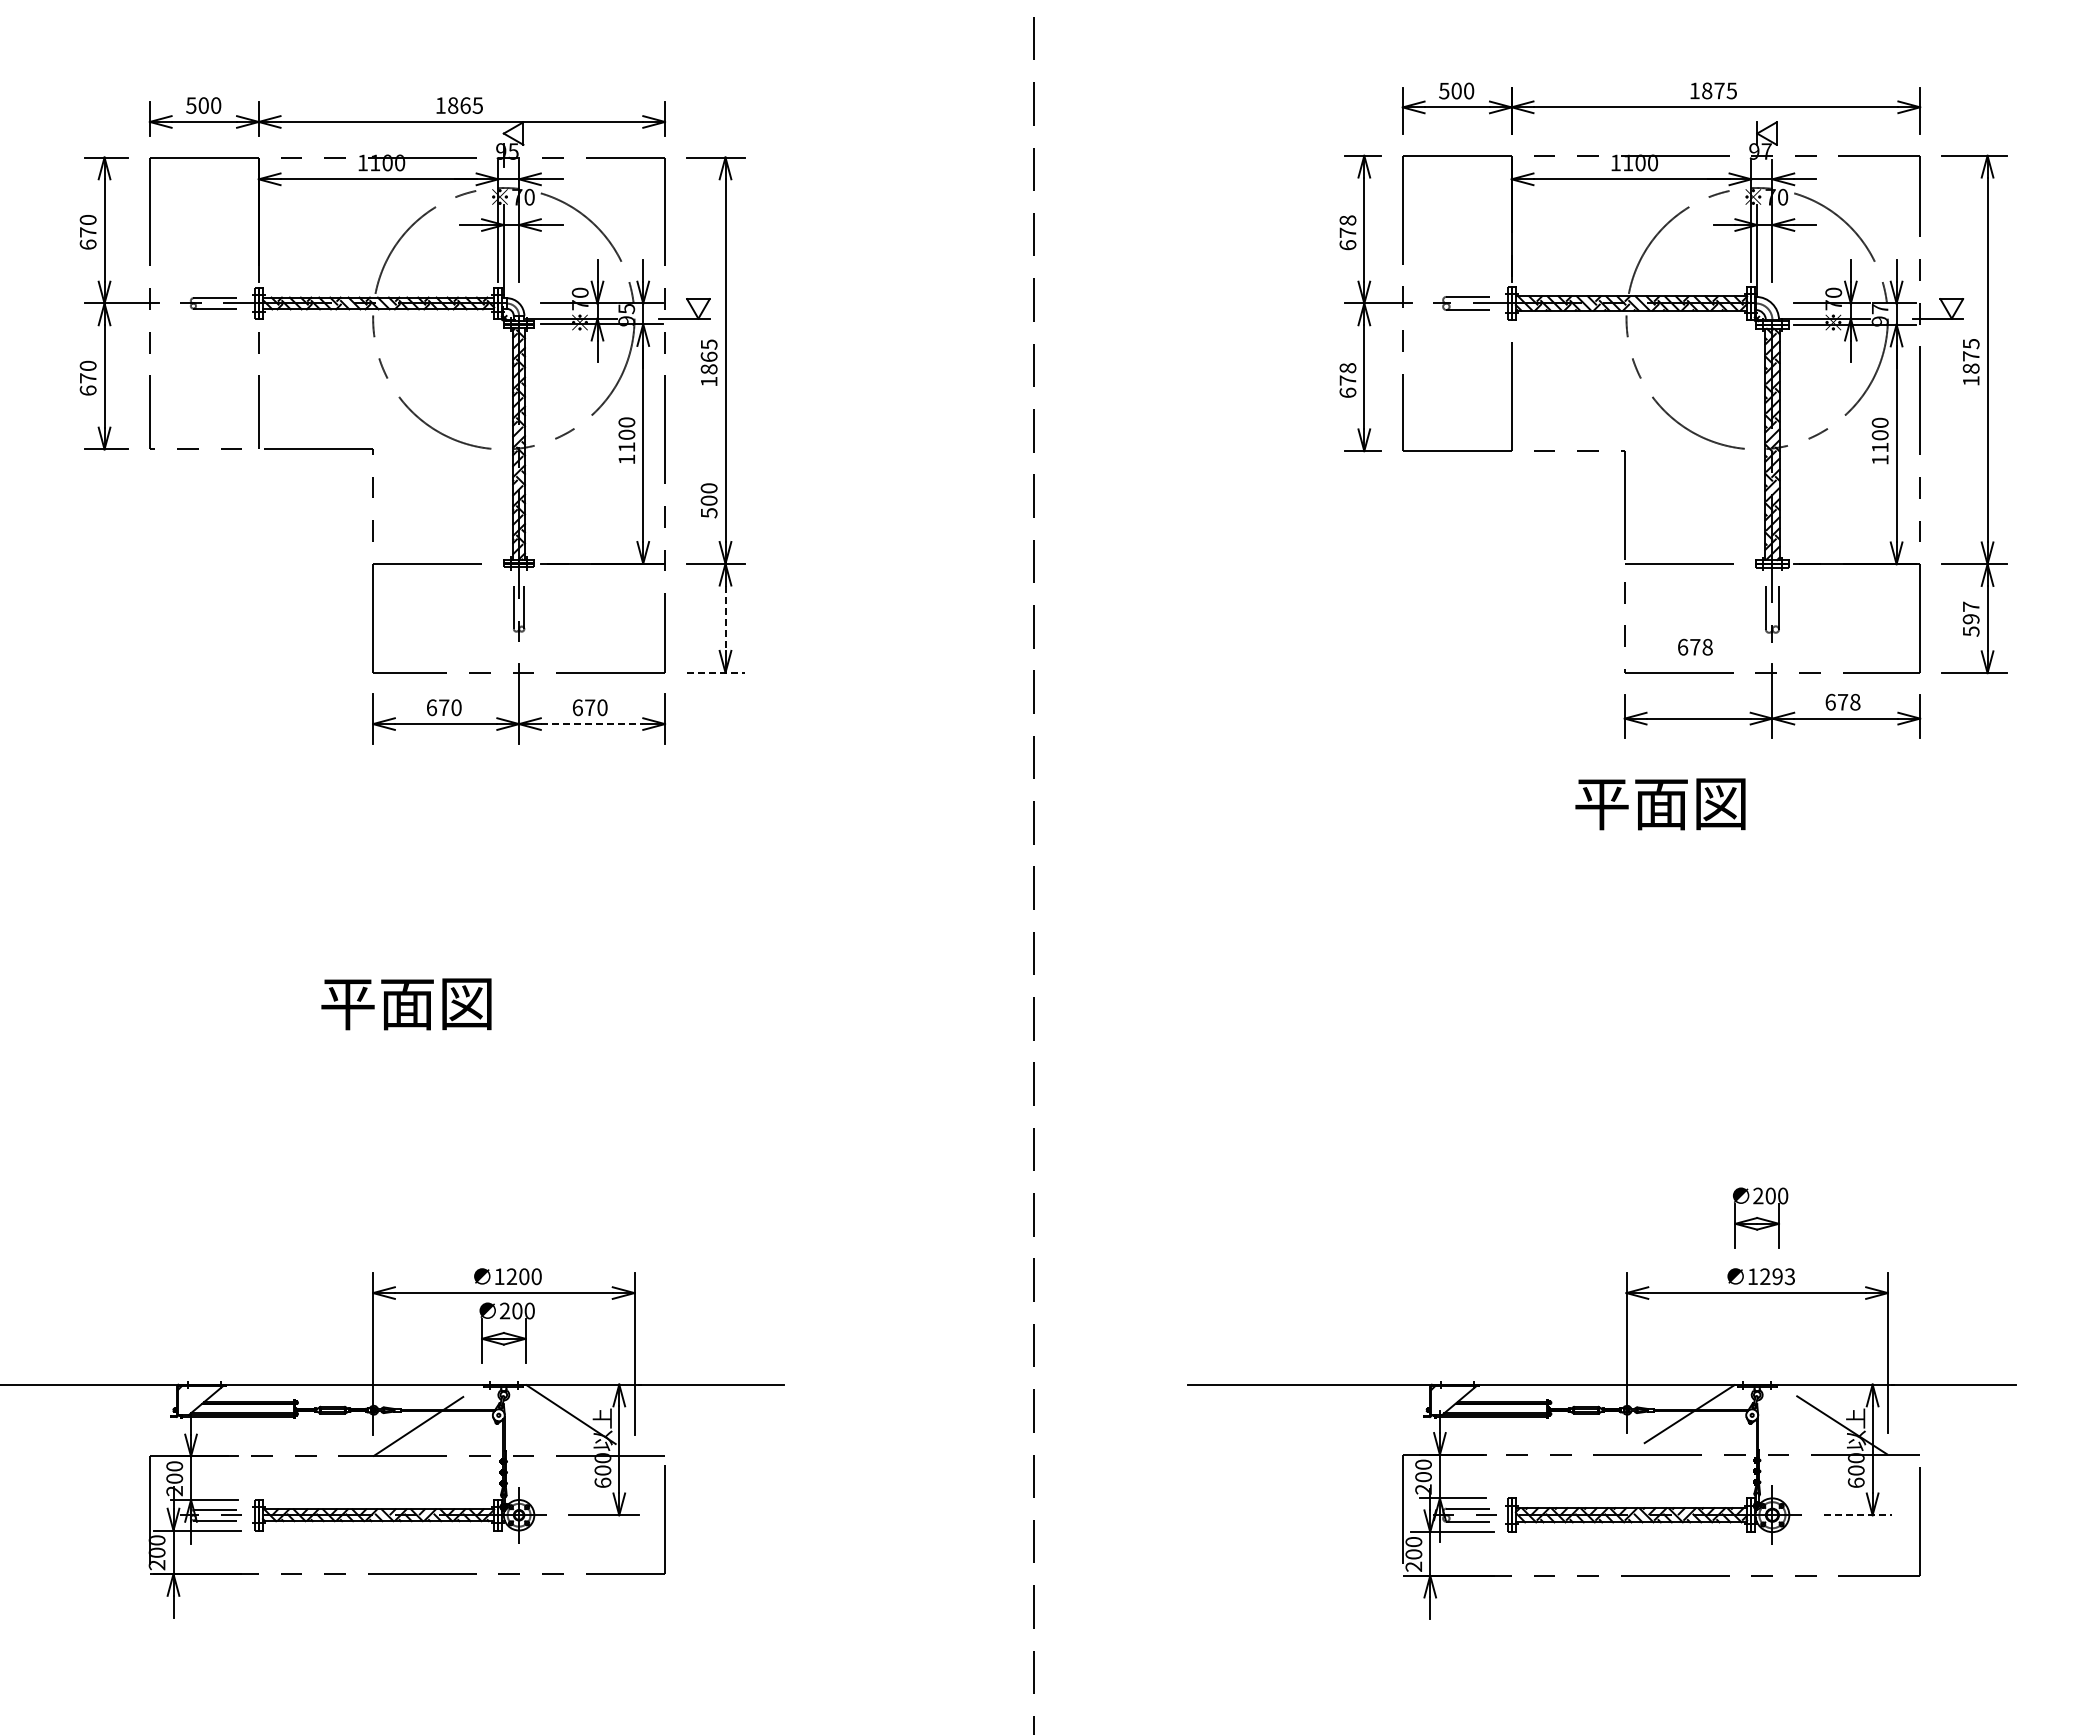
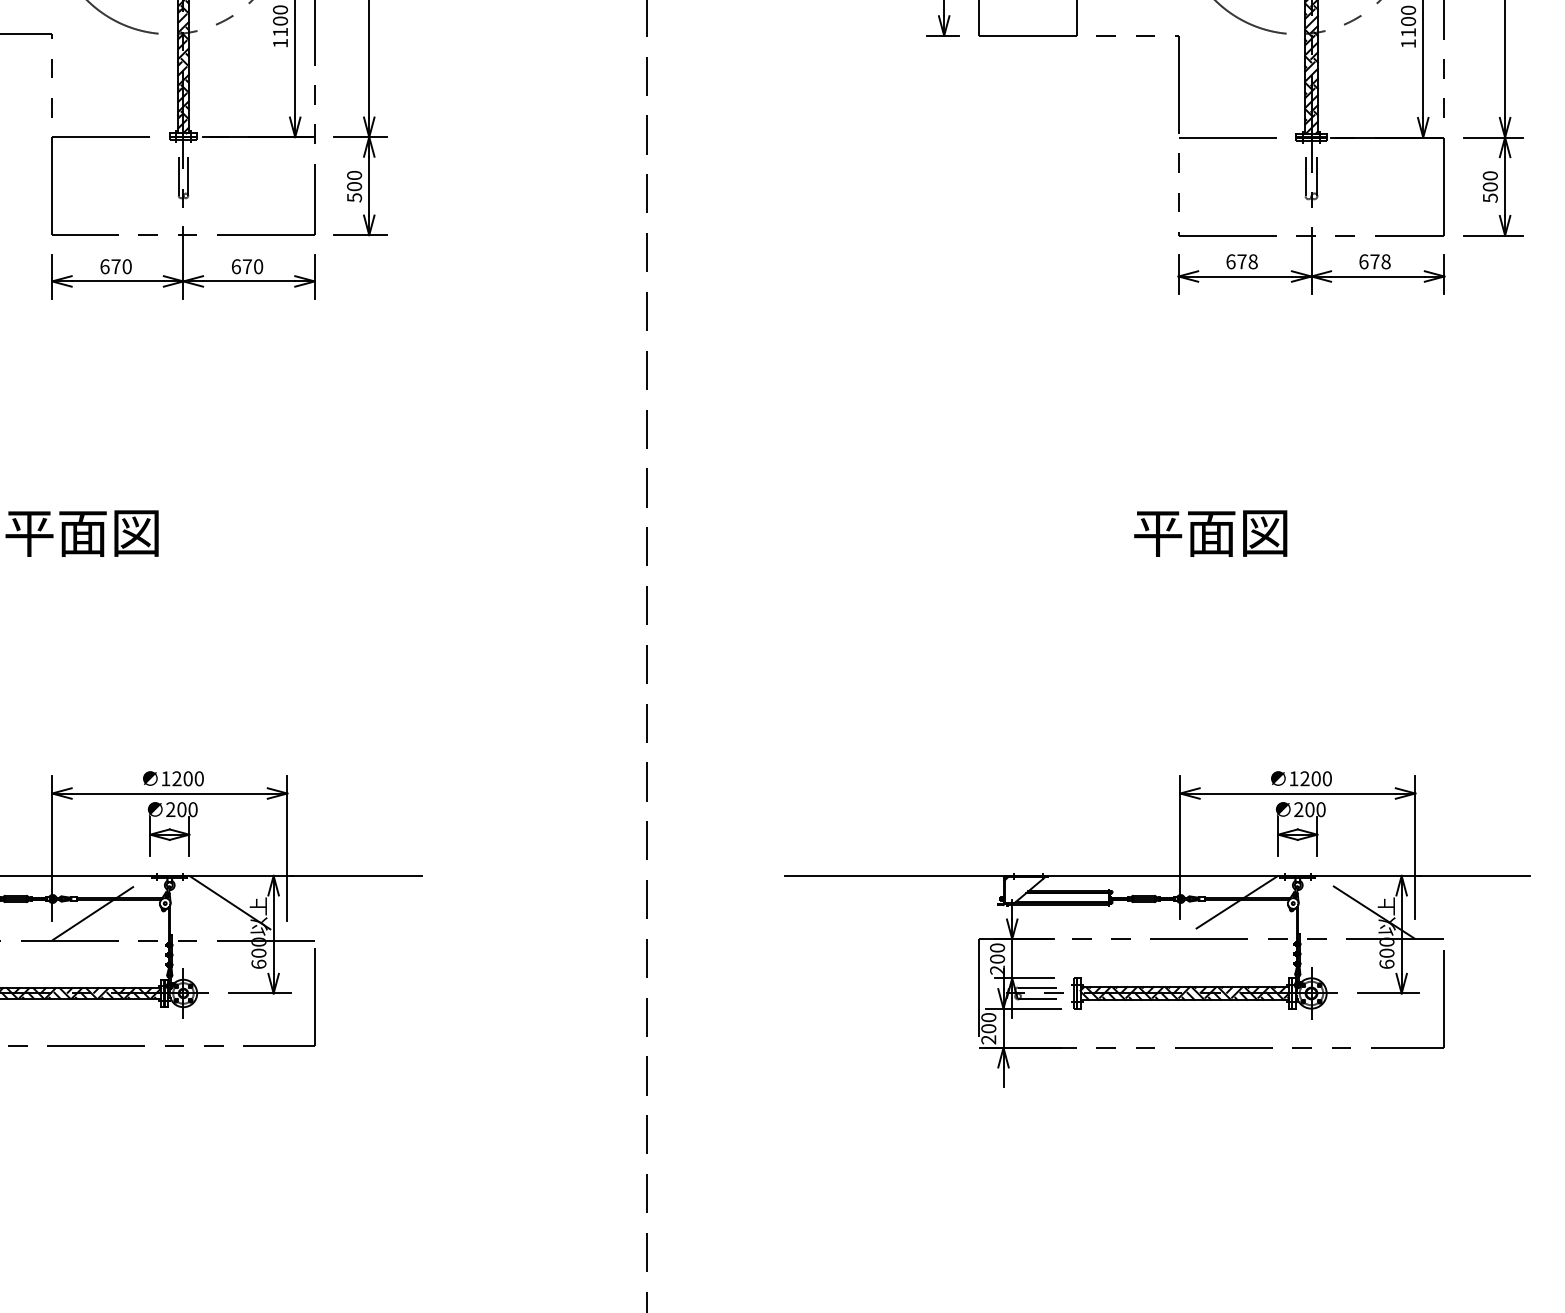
text: (708, 500) -> (353, 186), moved
text: (1970, 612) -> (1489, 181), 597 -> 500
line: (725, 618) -> (369, 186), dashed -> solid
text: (1695, 646) -> (1242, 261), moved
line: (716, 672) -> (361, 235), dashed -> solid
line: (592, 724) -> (249, 281), dashed -> solid
text: (1660, 804) -> (1210, 533), moved
part: (1760, 1217) -> (1300, 829), moved
text: (1783, 1276) -> (1321, 778), 1293 -> 1200
line: (1858, 1515) -> (1388, 993), dashed -> solid

